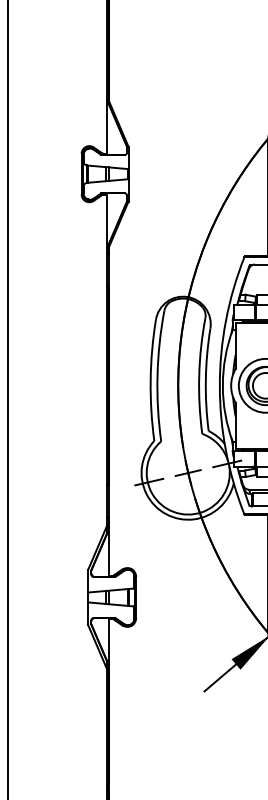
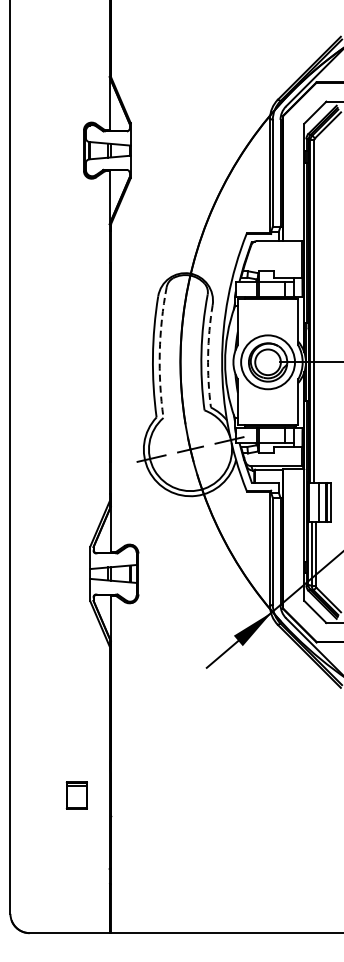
arc: (157, 376) -> (159, 352), solid -> dashed
arc: (206, 380) -> (208, 356), solid -> dashed

